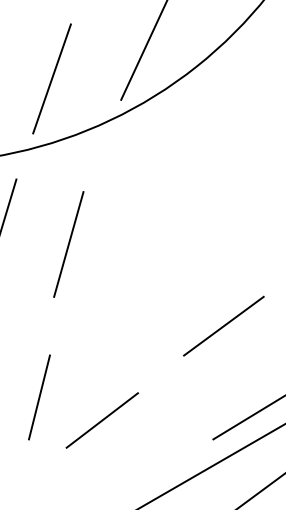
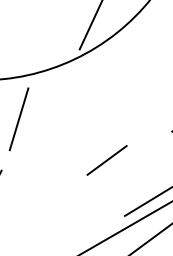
line: (51, 77) -> (45, 38), removed
line: (67, 244) -> (53, 120), removed
line: (222, 326) -> (106, 160), moved
line: (39, 395) -> (39, 194), removed
line: (102, 420) -> (70, 206), removed

